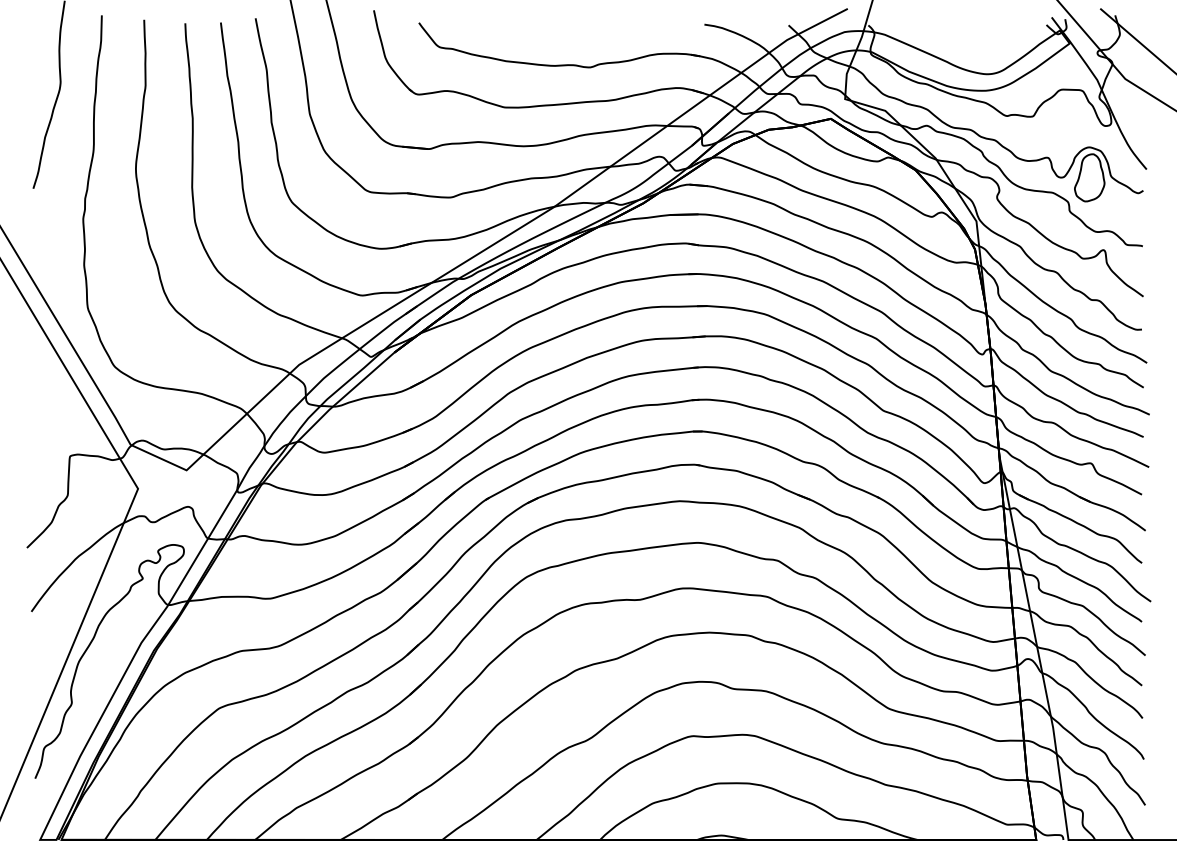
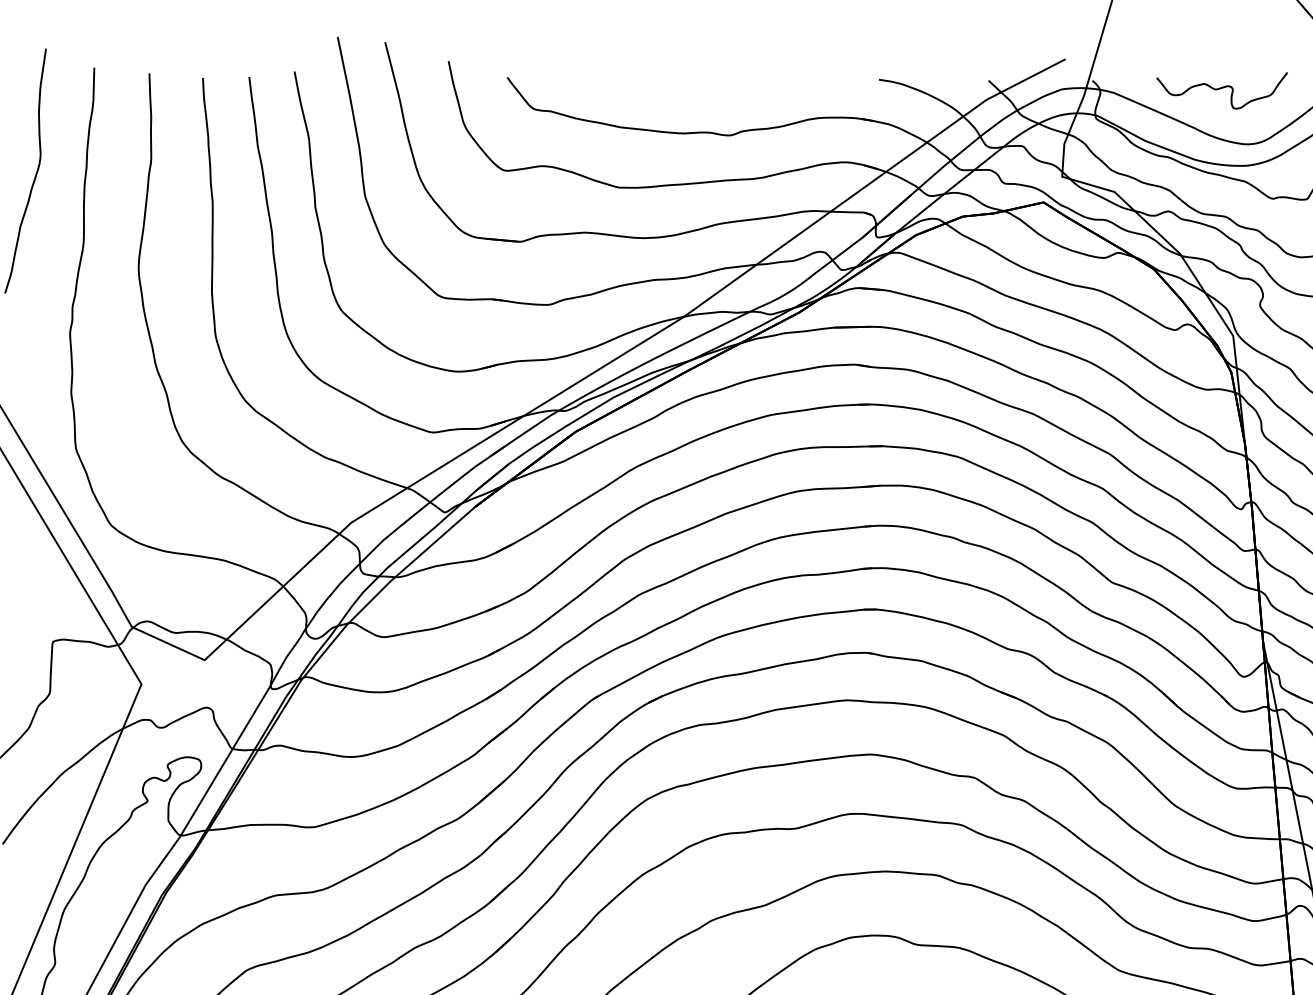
curve: (967, 31) -> (1221, 88), added

